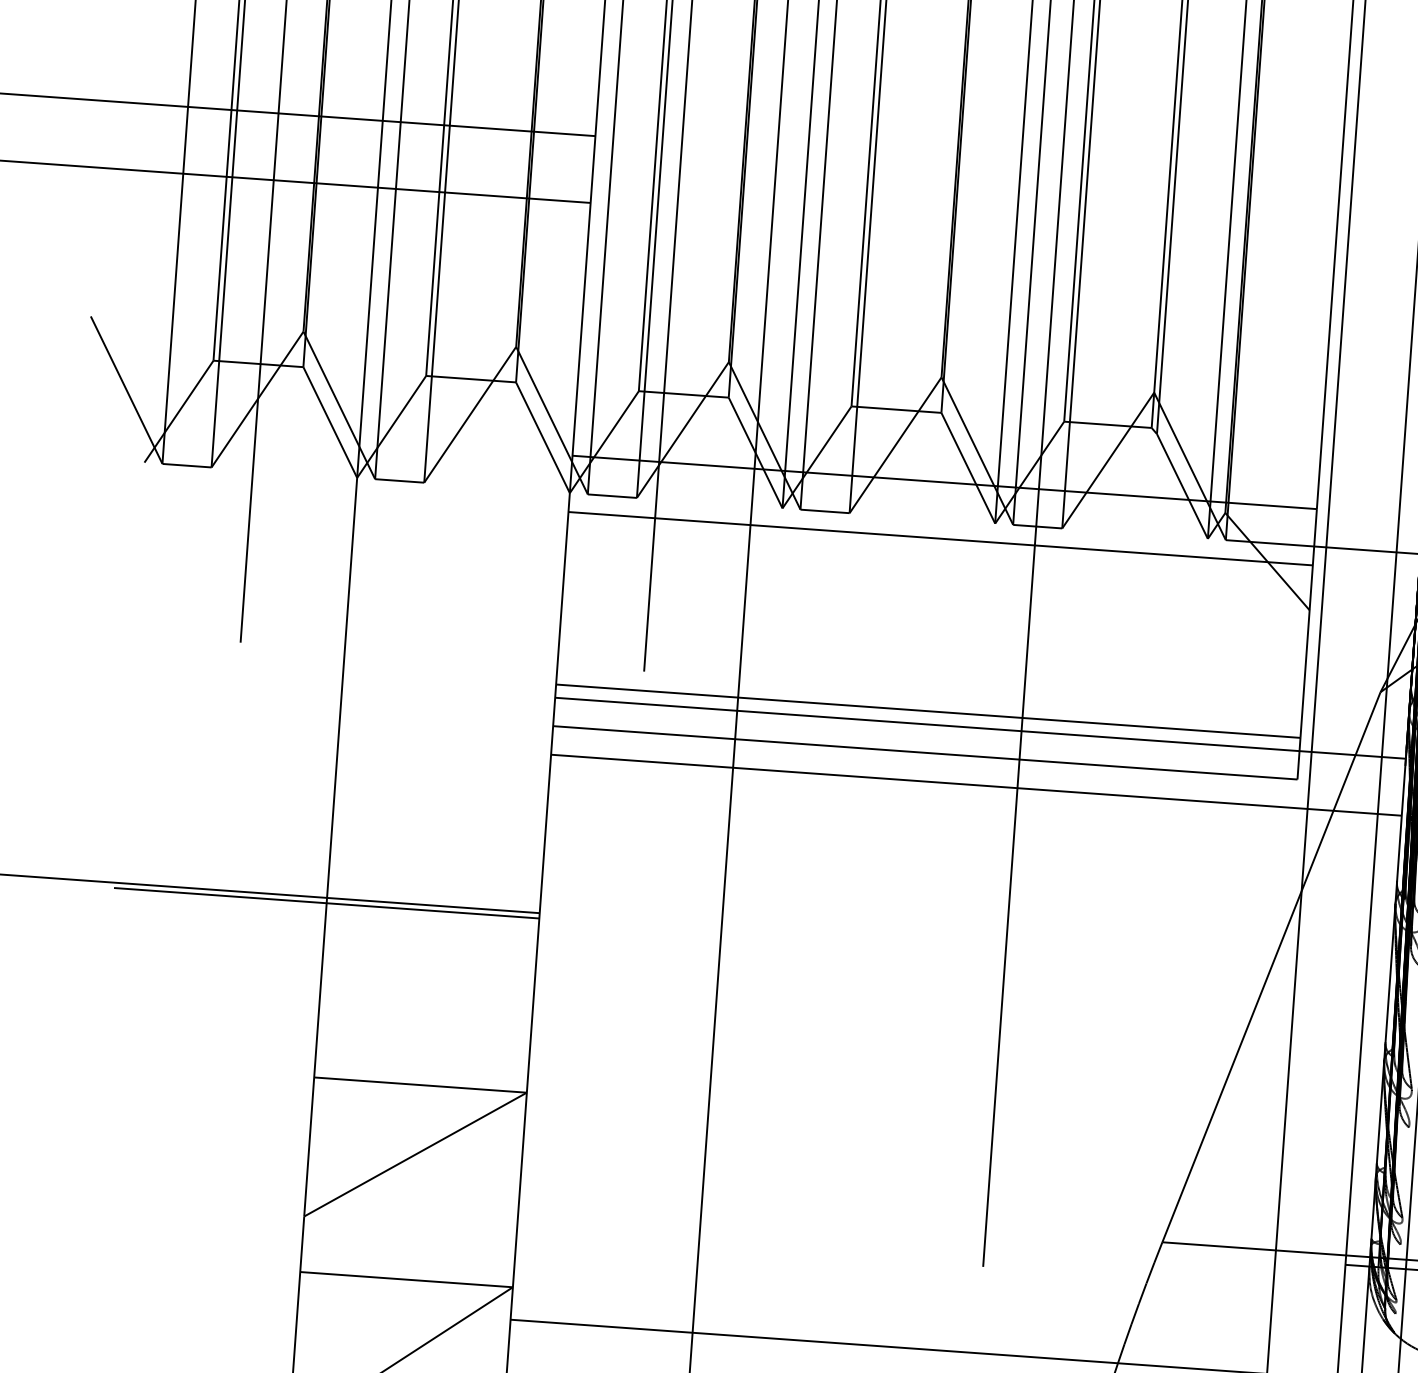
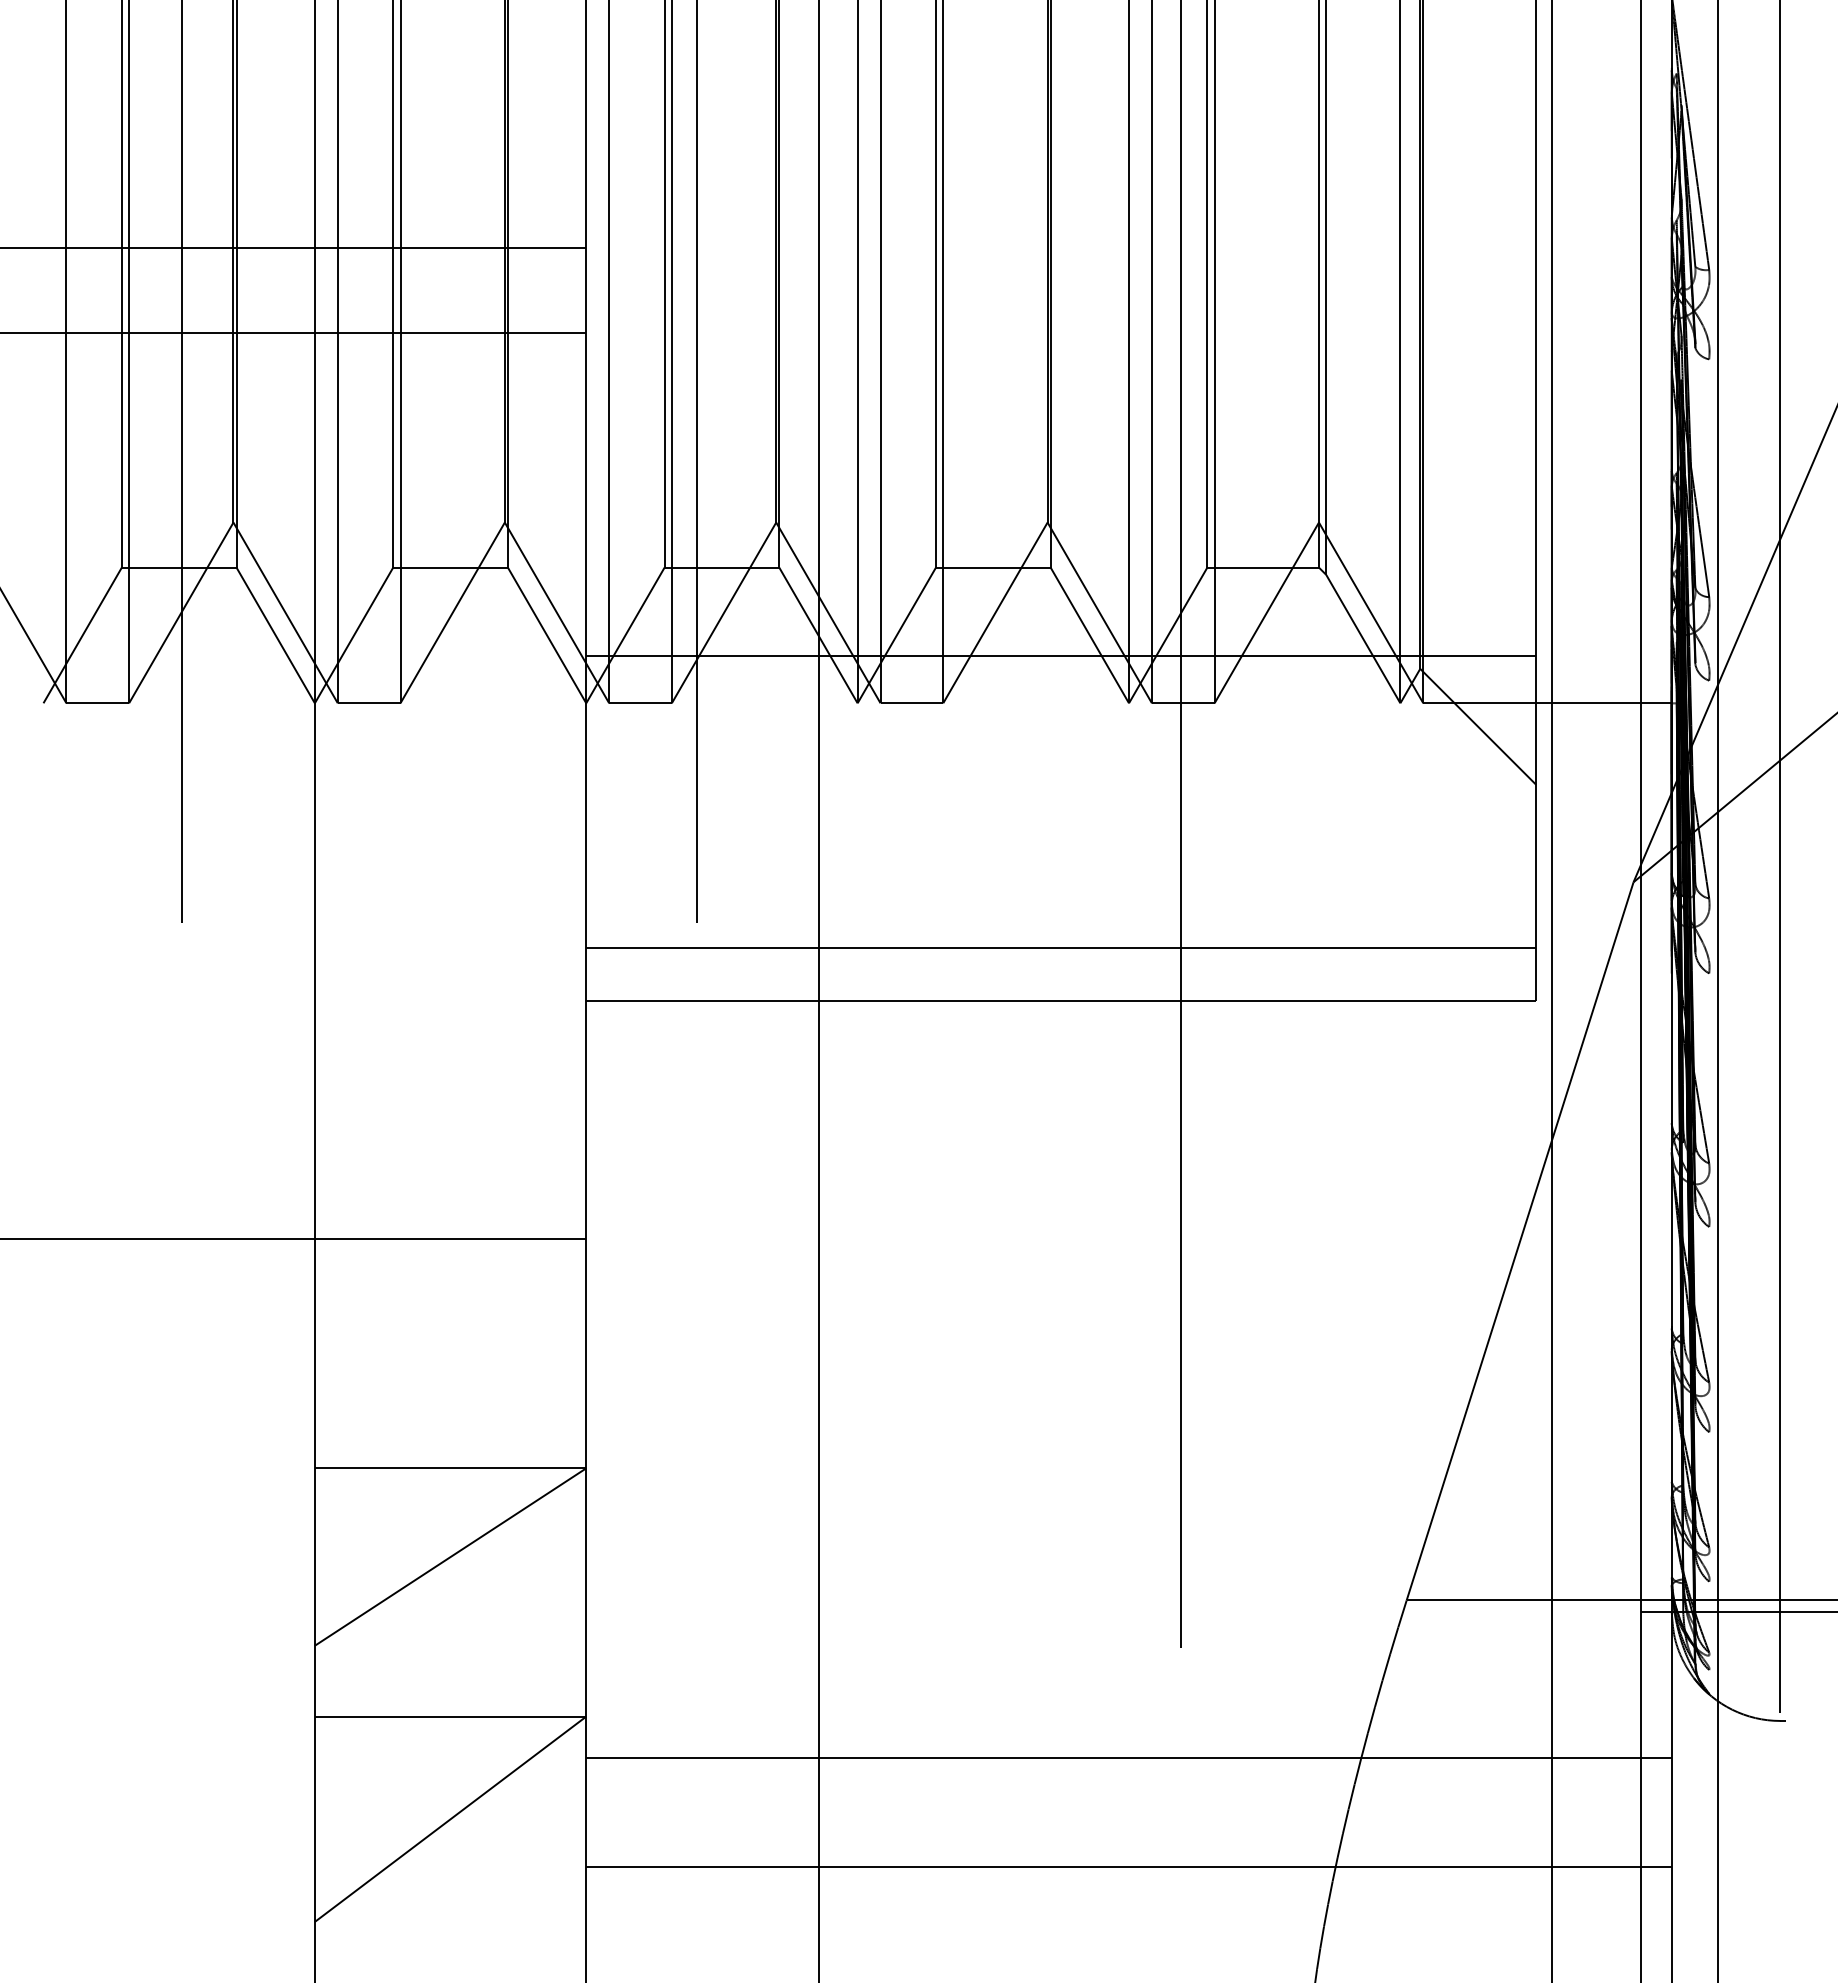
line: (940, 538) -> (1061, 727), removed
line: (980, 728) -> (1128, 964), removed
line: (976, 785) -> (1128, 1037), removed
line: (326, 903) -> (314, 1246), removed

